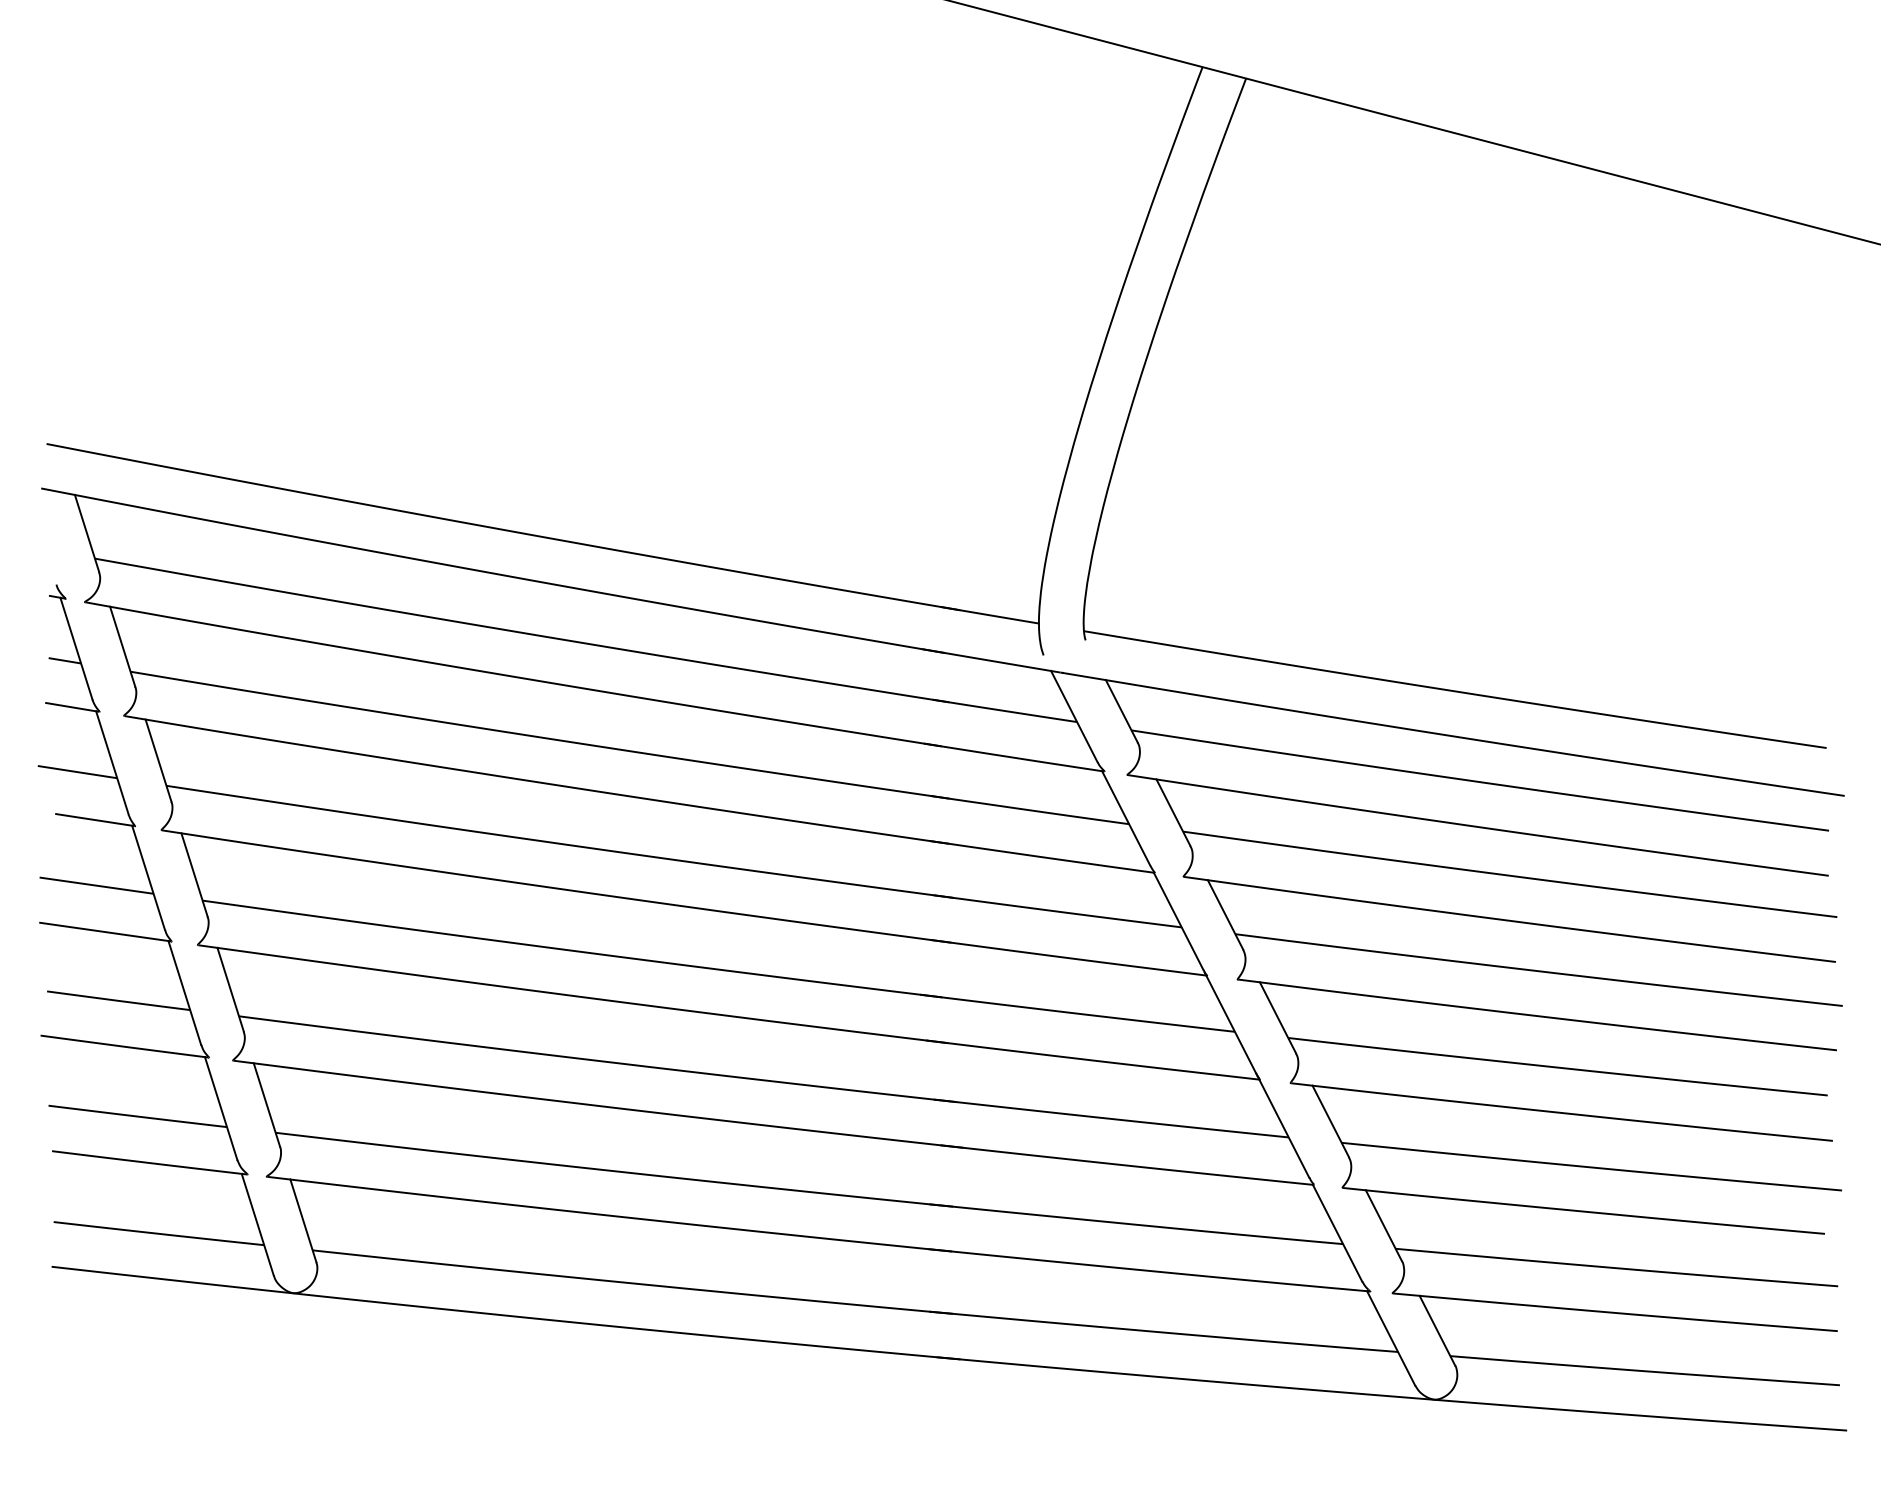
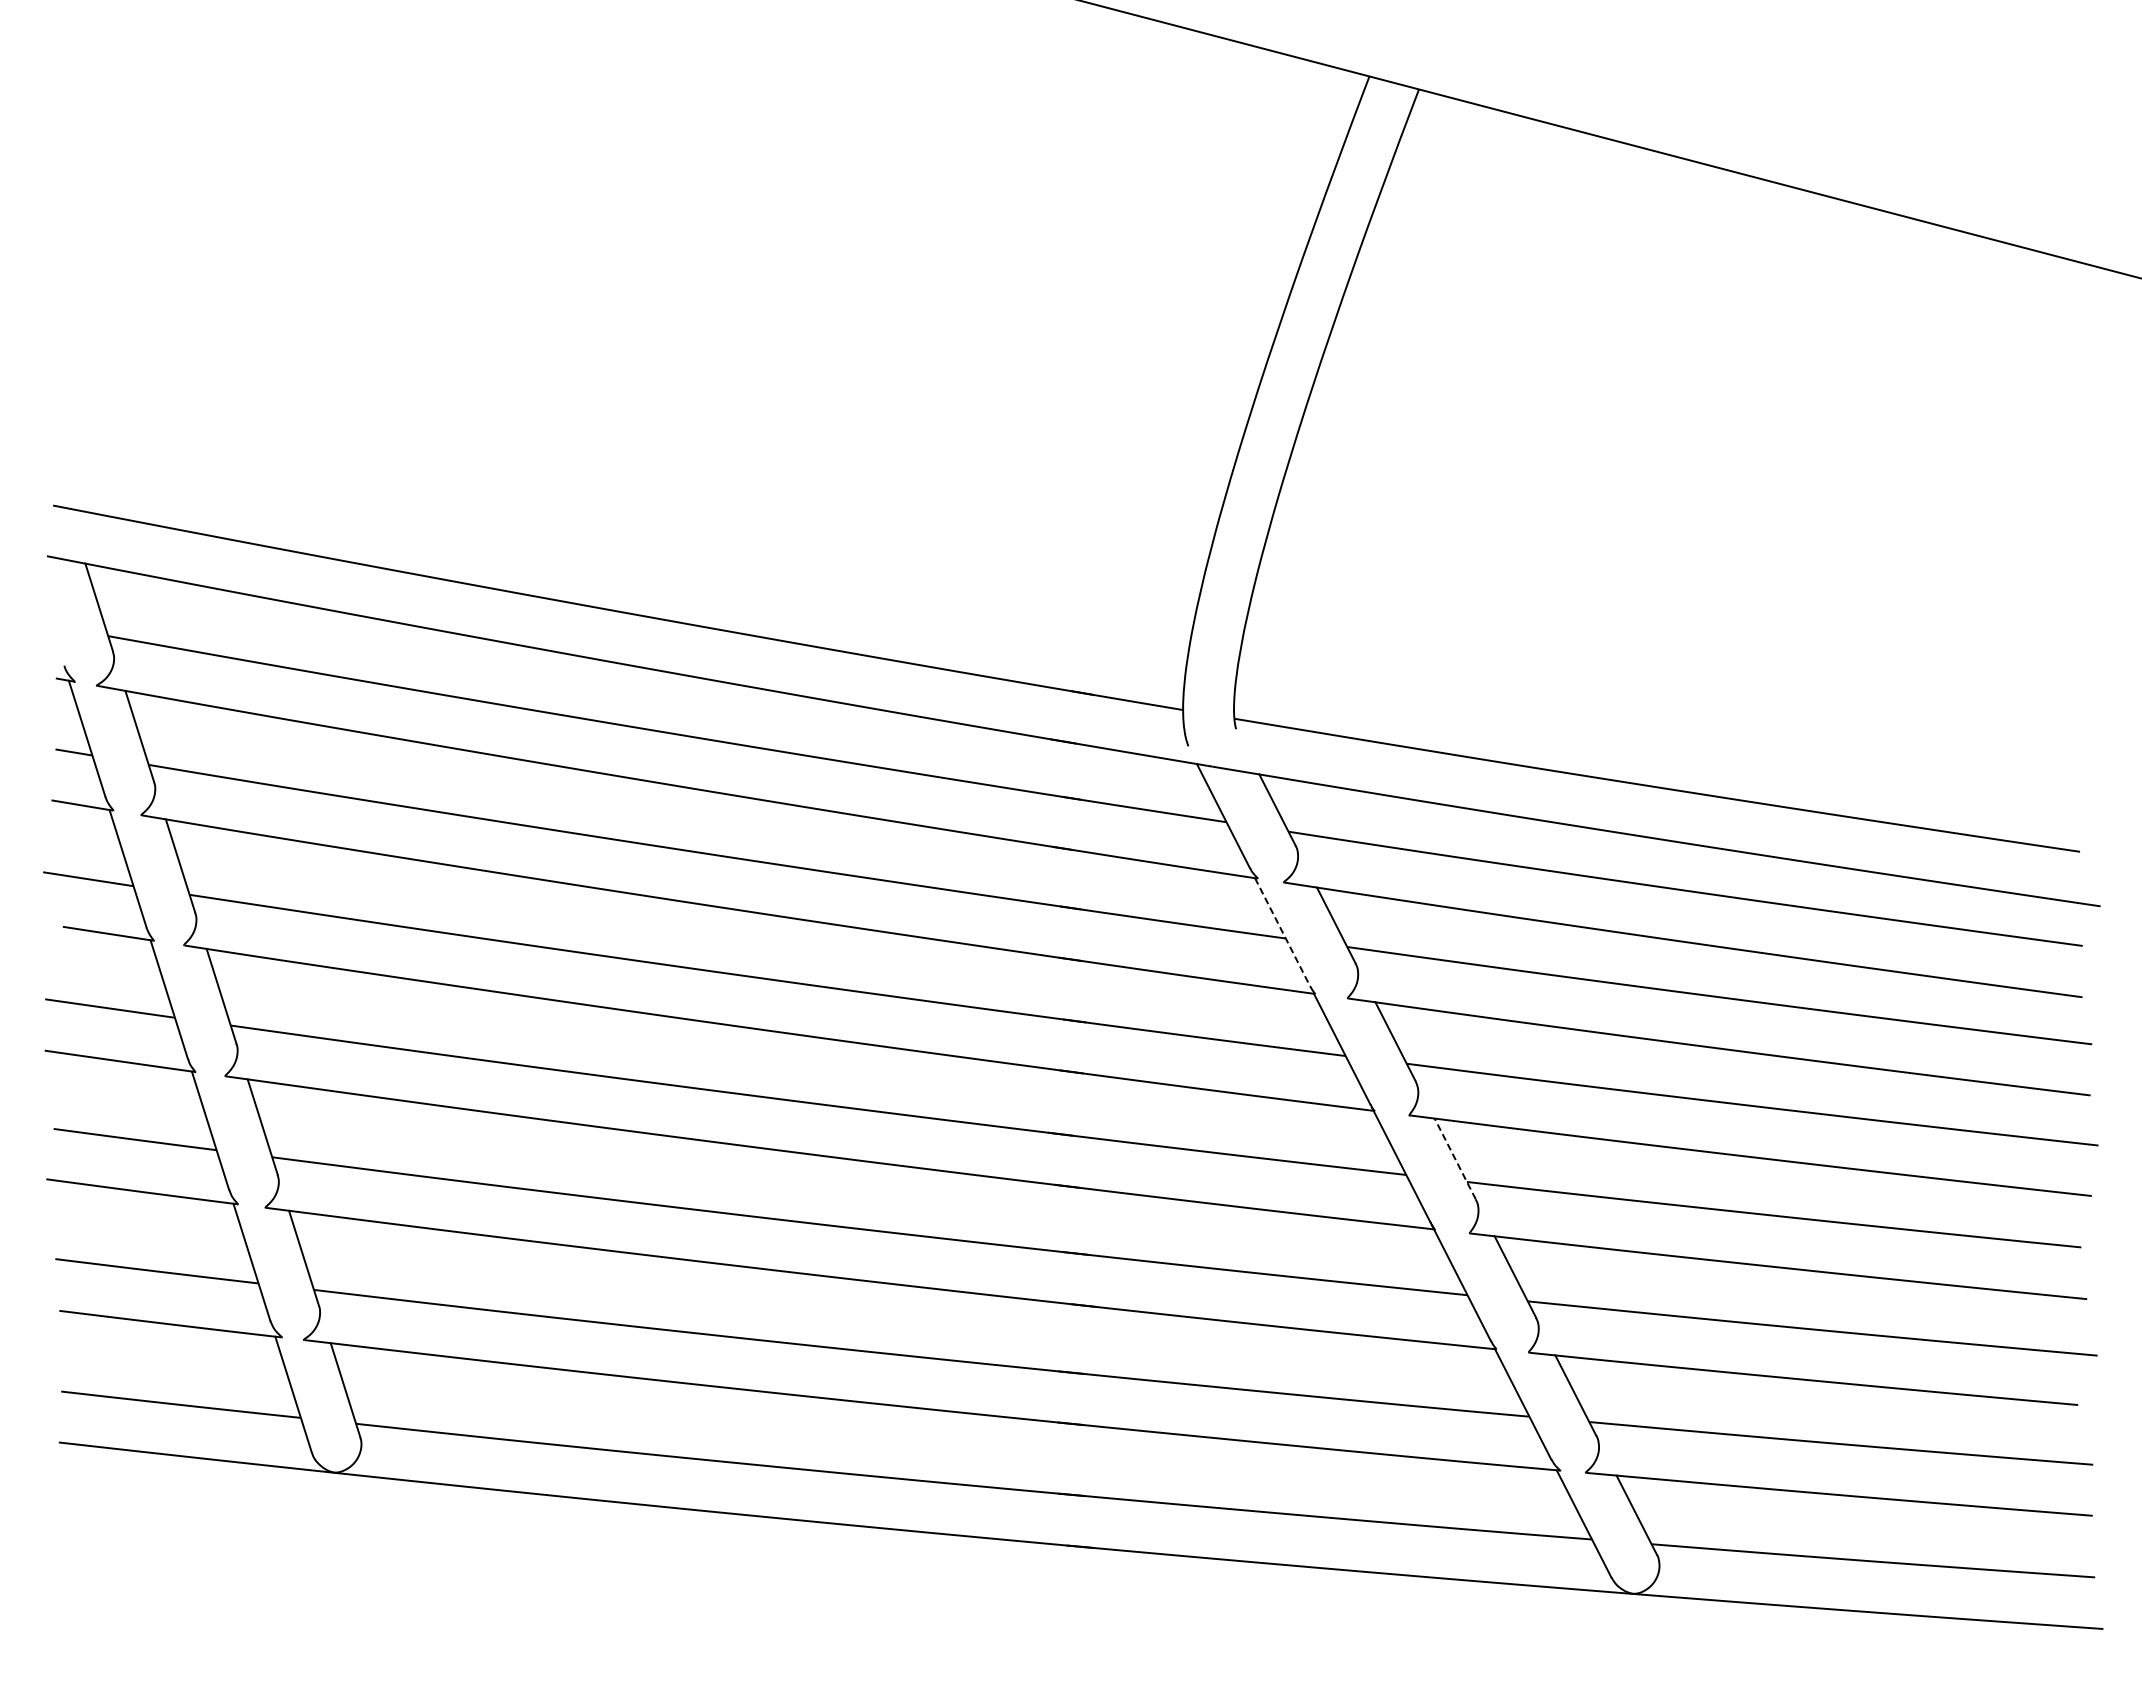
line: (1126, 818) -> (1282, 932), solid -> dashed
line: (1277, 1017) -> (1454, 1158), solid -> dashed

